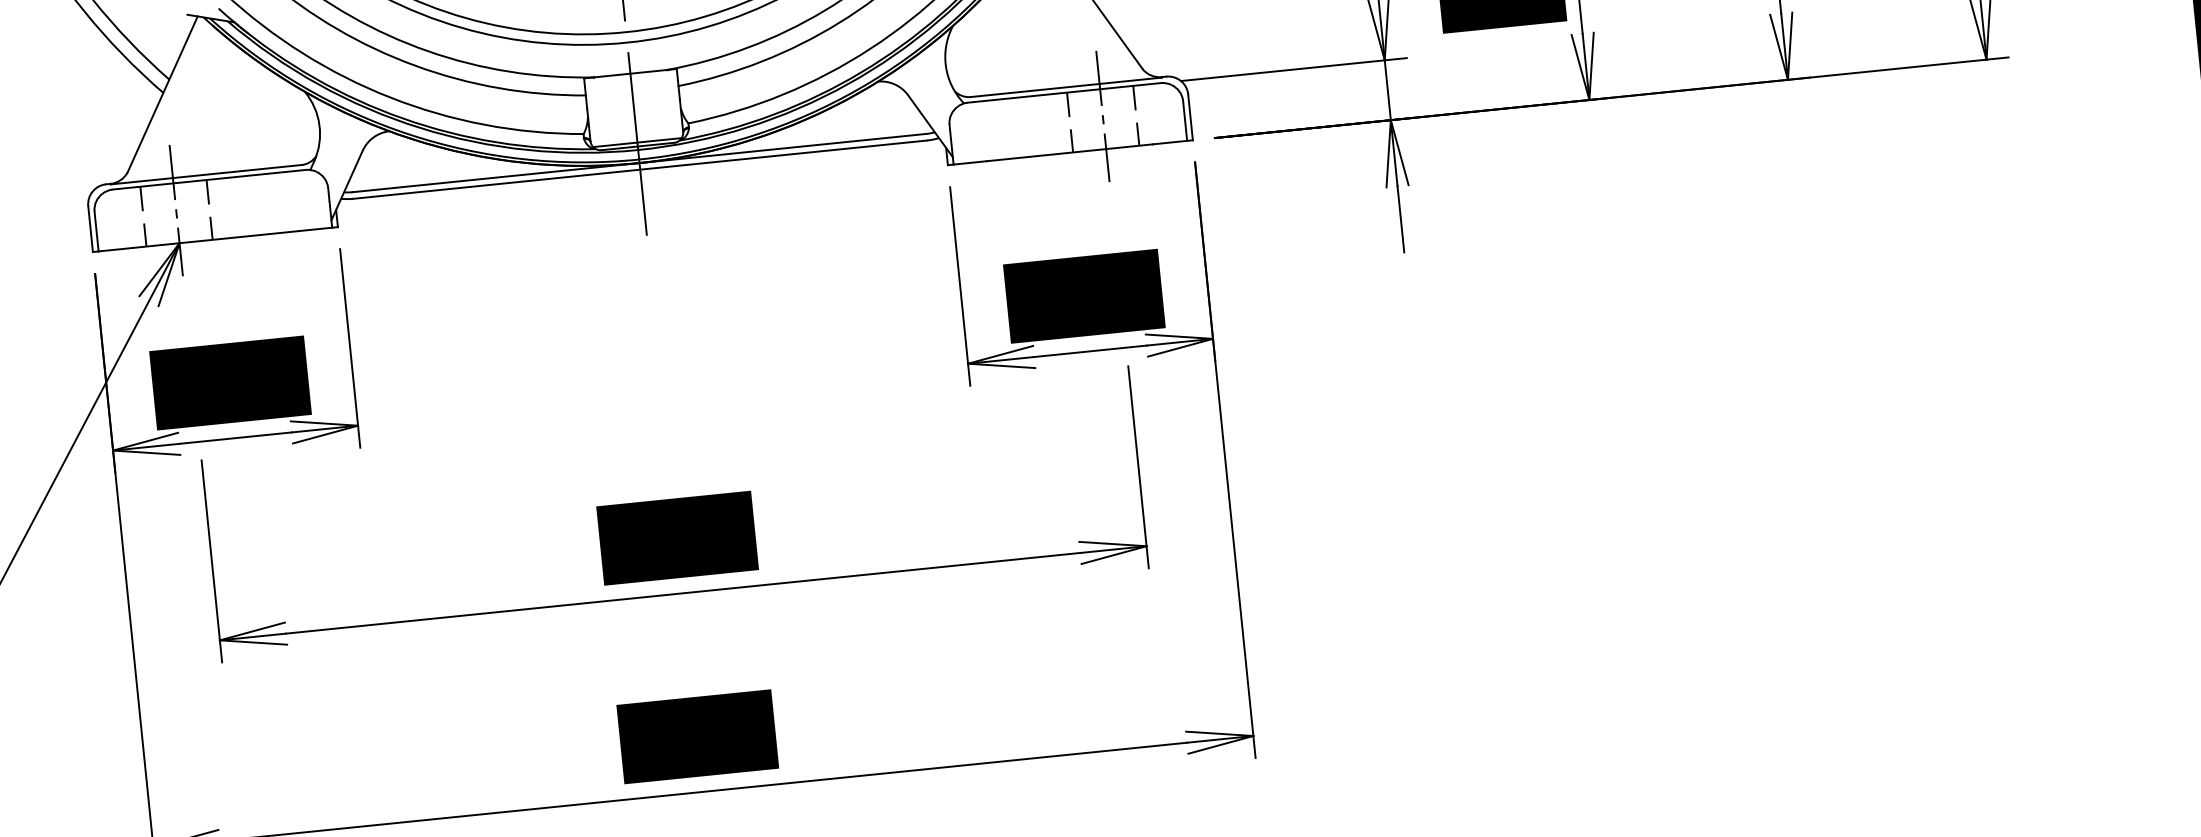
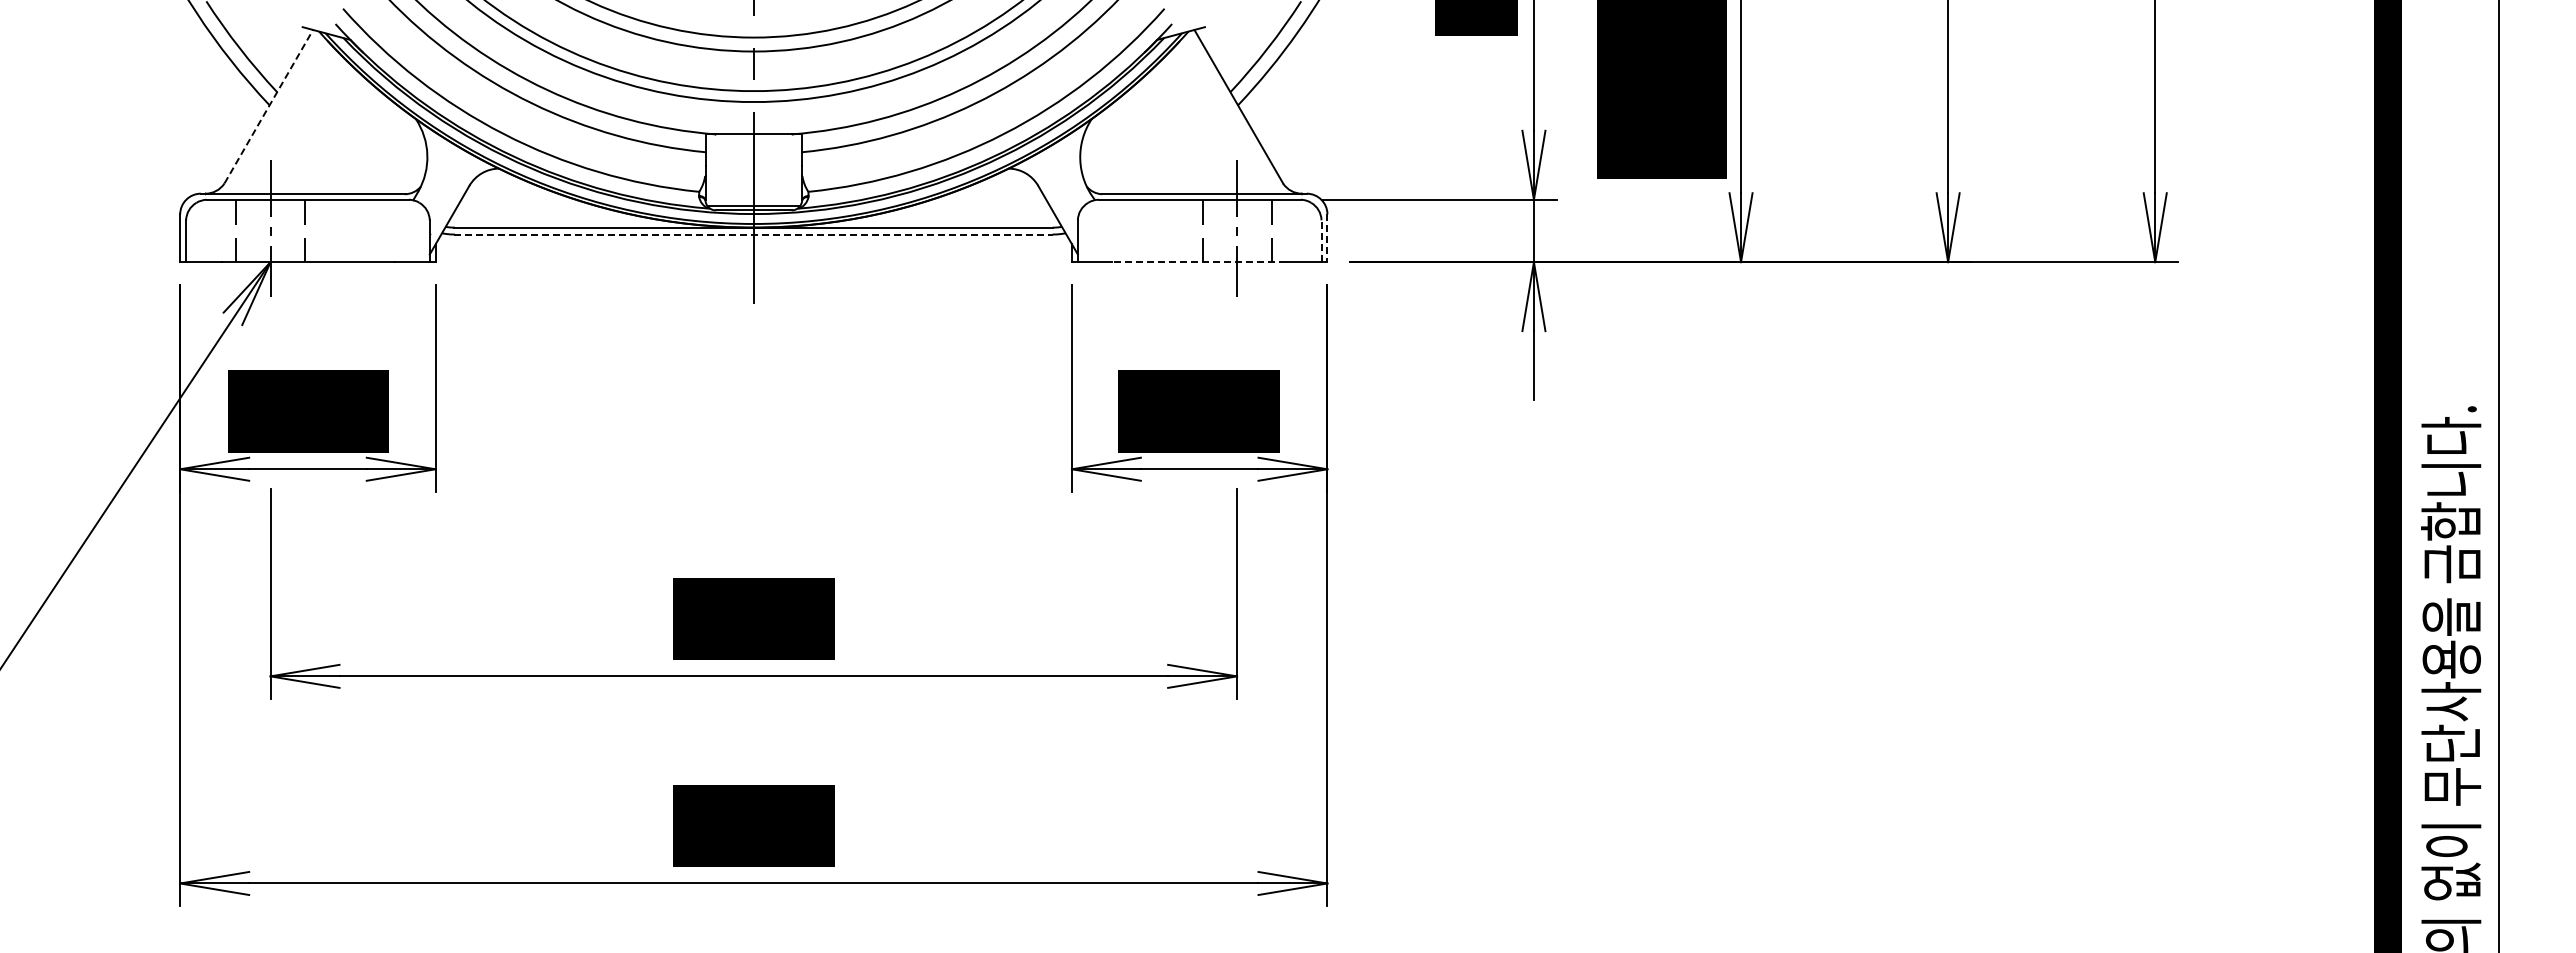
line: (162, 94) -> (268, 106), solid -> dashed
line: (1190, 117) -> (1327, 238), solid -> dashed
line: (1185, 121) -> (1321, 241), solid -> dashed
line: (1070, 153) -> (1199, 262), solid -> dashed
line: (640, 169) -> (754, 234), solid -> dashed

